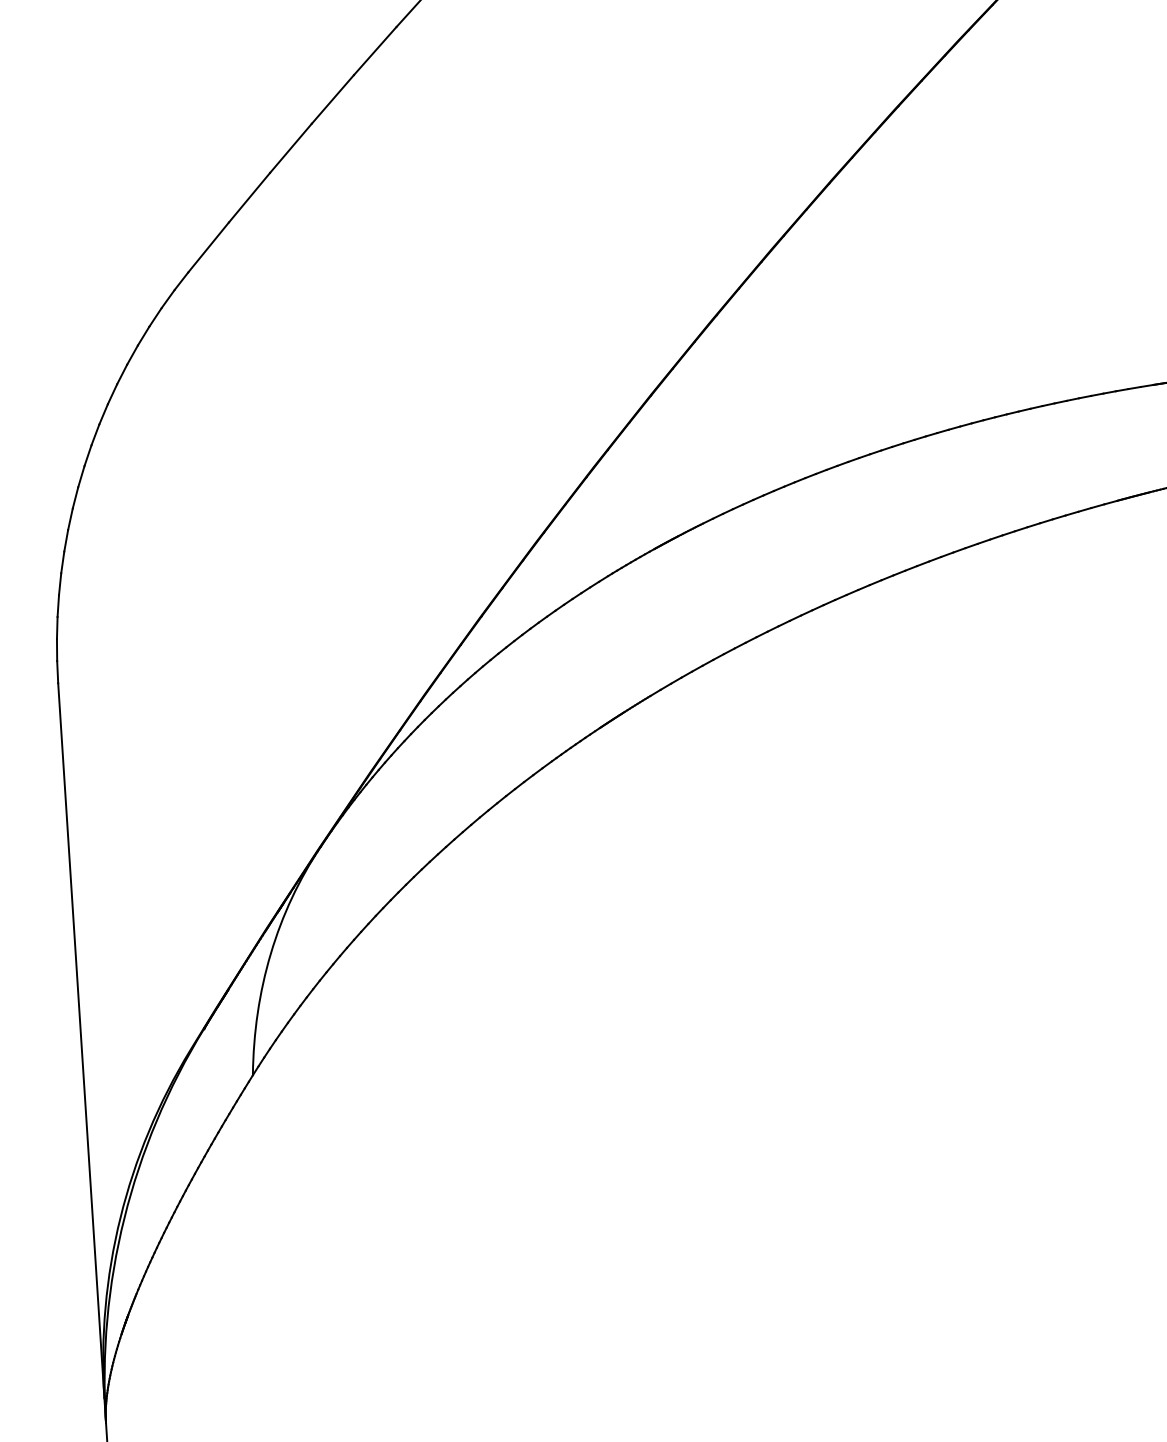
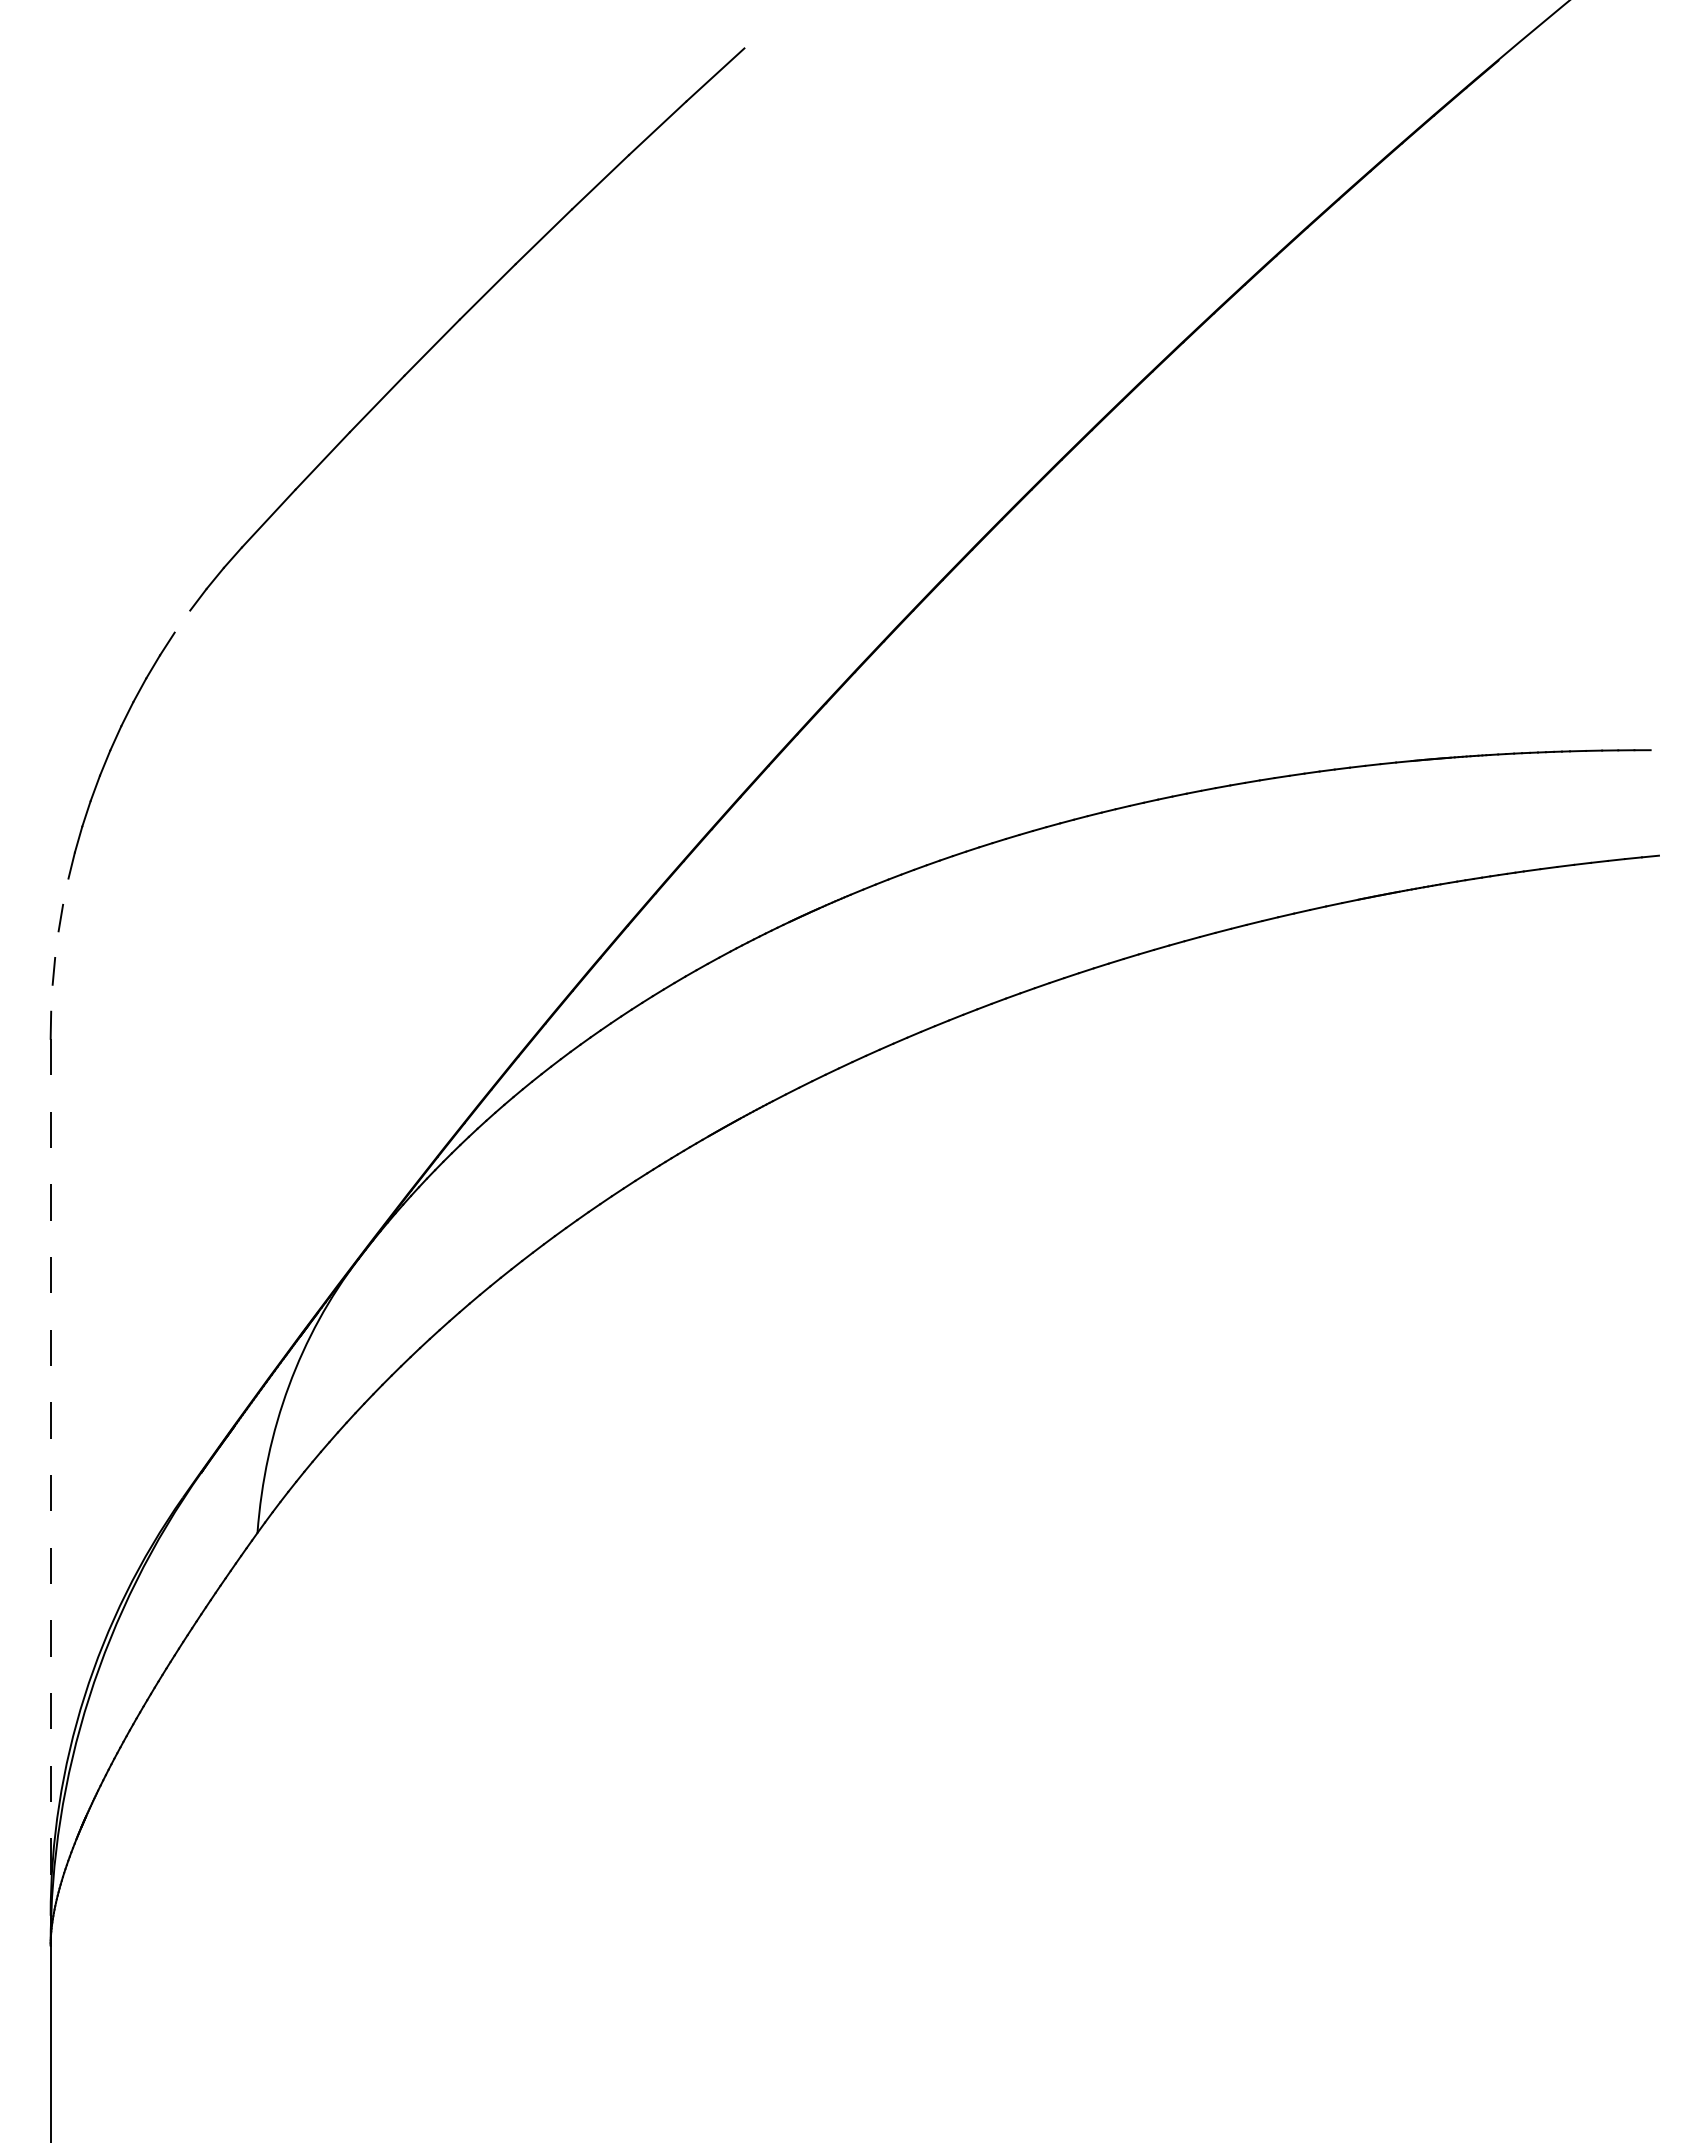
line: (143, 335) -> (182, 621), removed
line: (62, 562) -> (65, 891), removed
line: (57, 606) -> (56, 944), removed
line: (56, 649) -> (51, 997), removed
line: (81, 1040) -> (50, 1477), solid -> dashed

